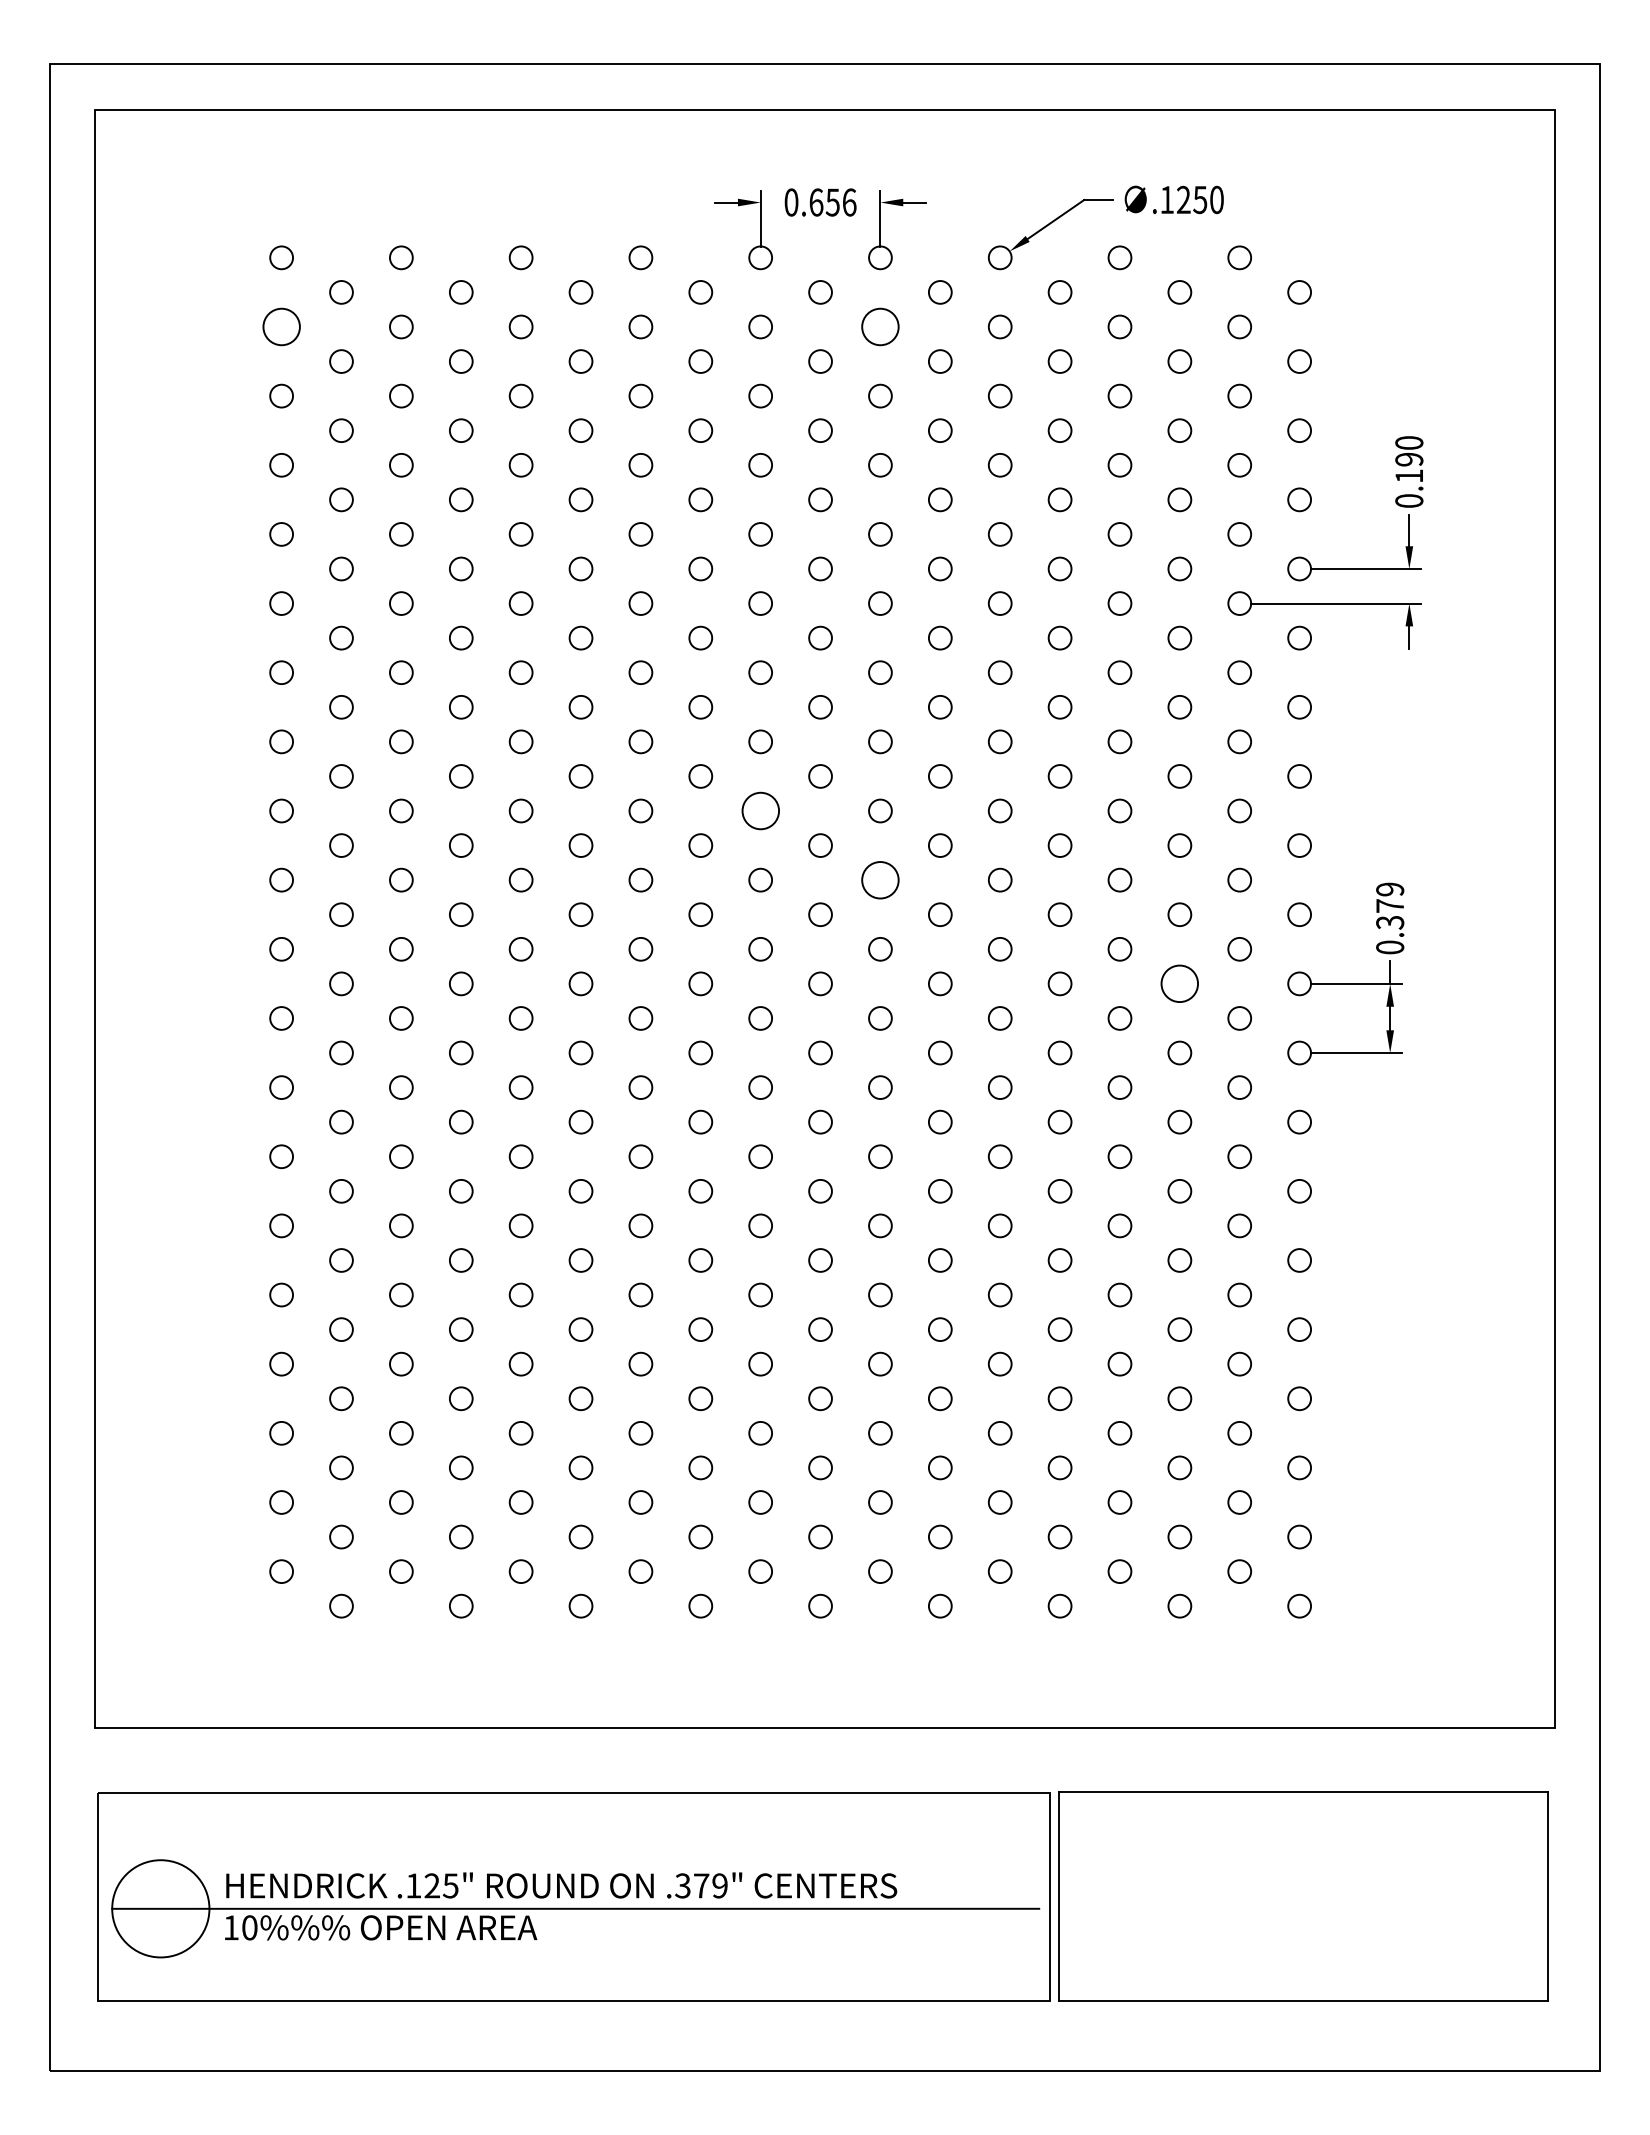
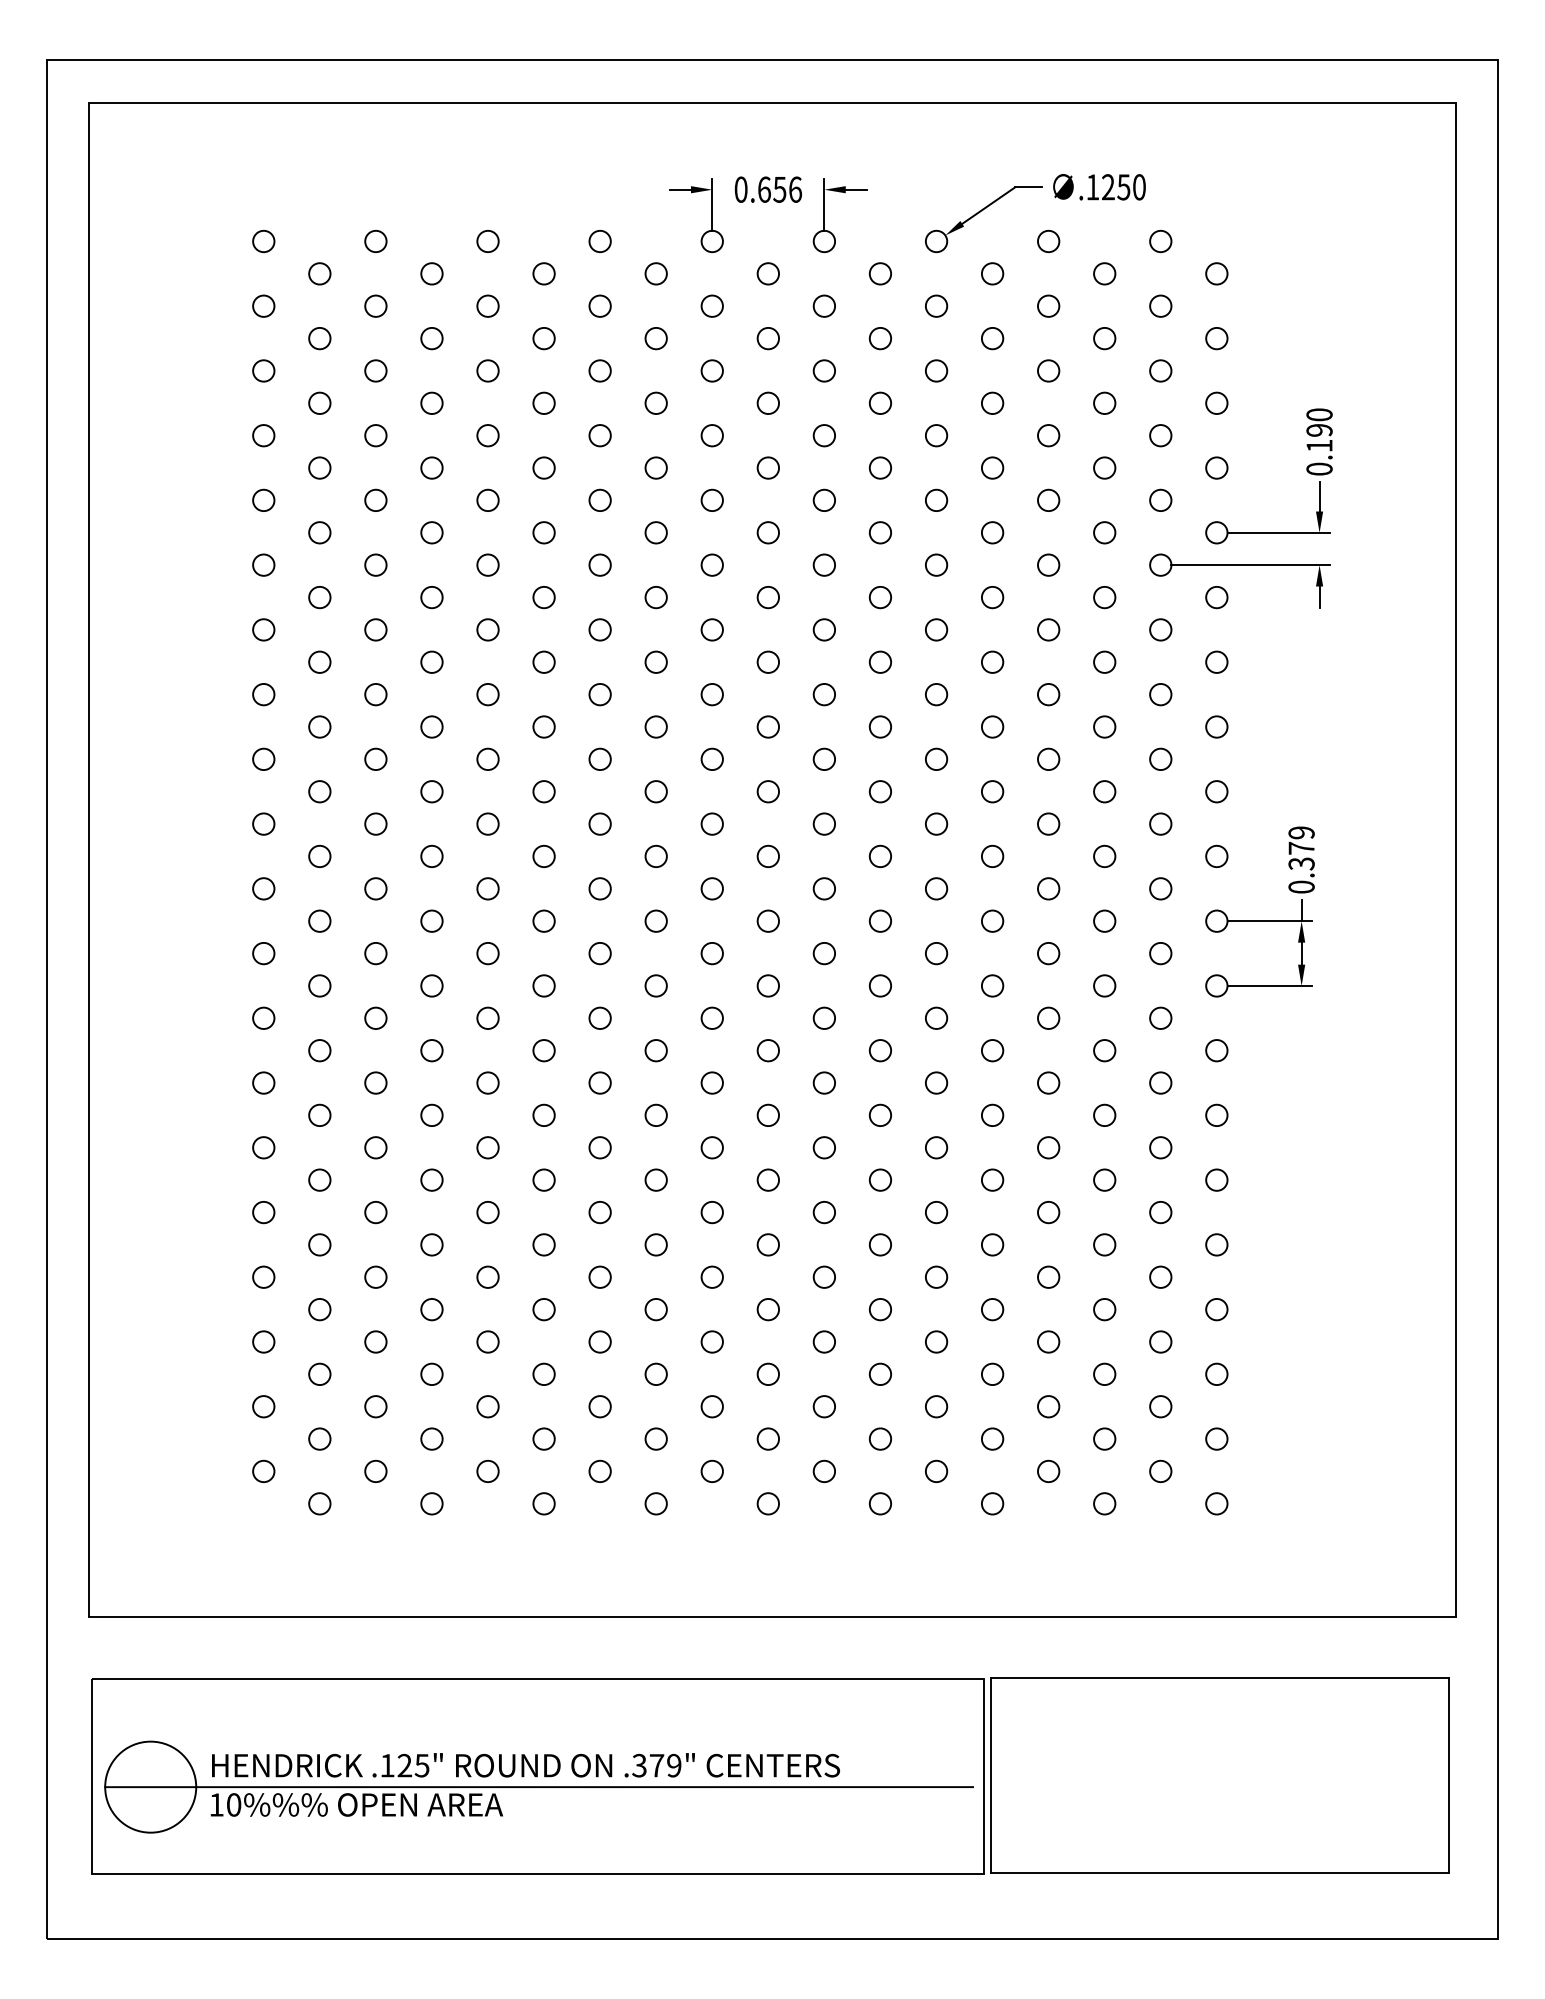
circle: (281, 326) -> (263, 305), size x0.62
circle: (880, 326) -> (824, 305), size x0.62
circle: (760, 810) -> (712, 758), size x0.62
circle: (880, 879) -> (824, 823), size x0.62
circle: (1179, 983) -> (1104, 920), size x0.62

